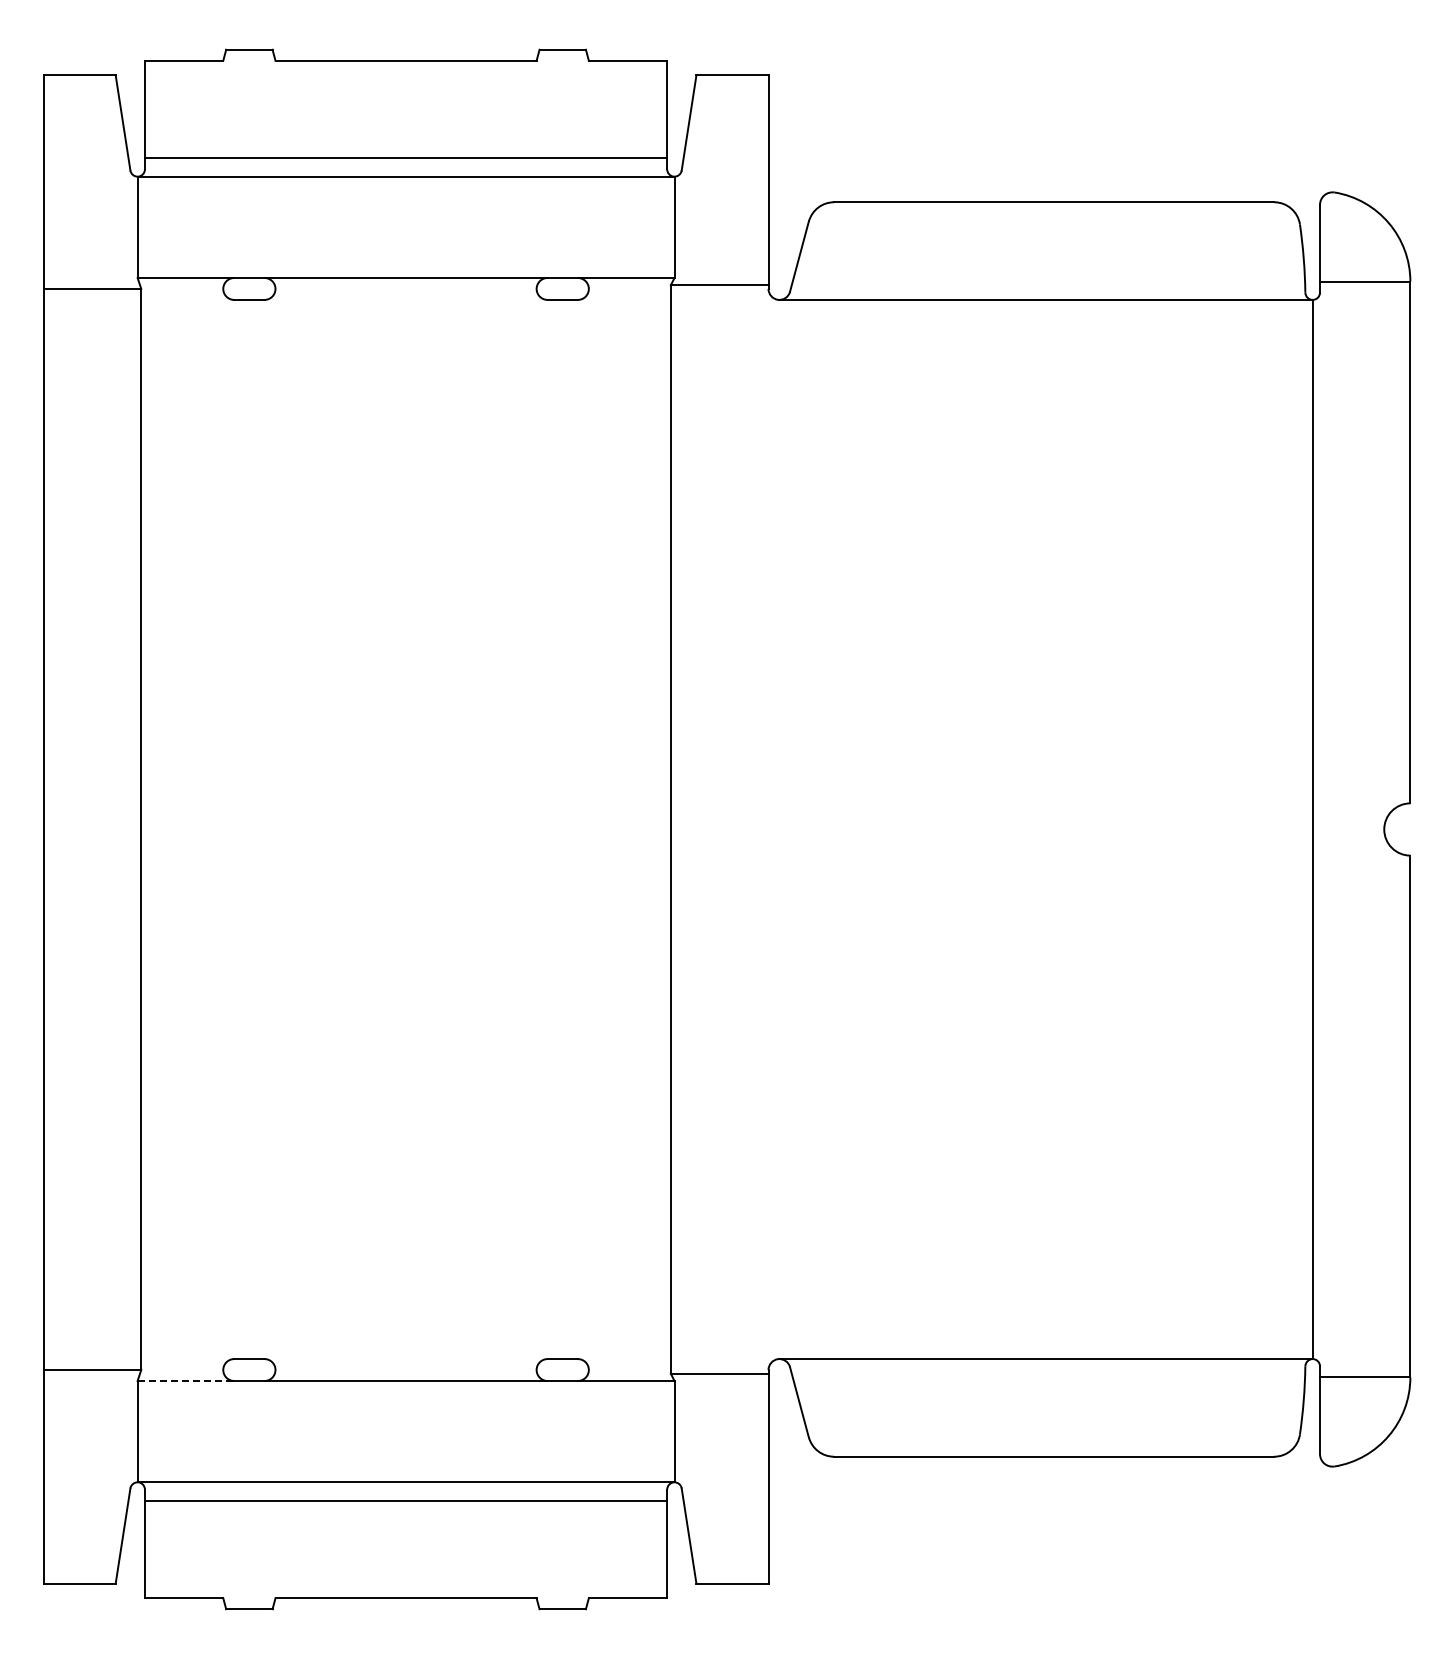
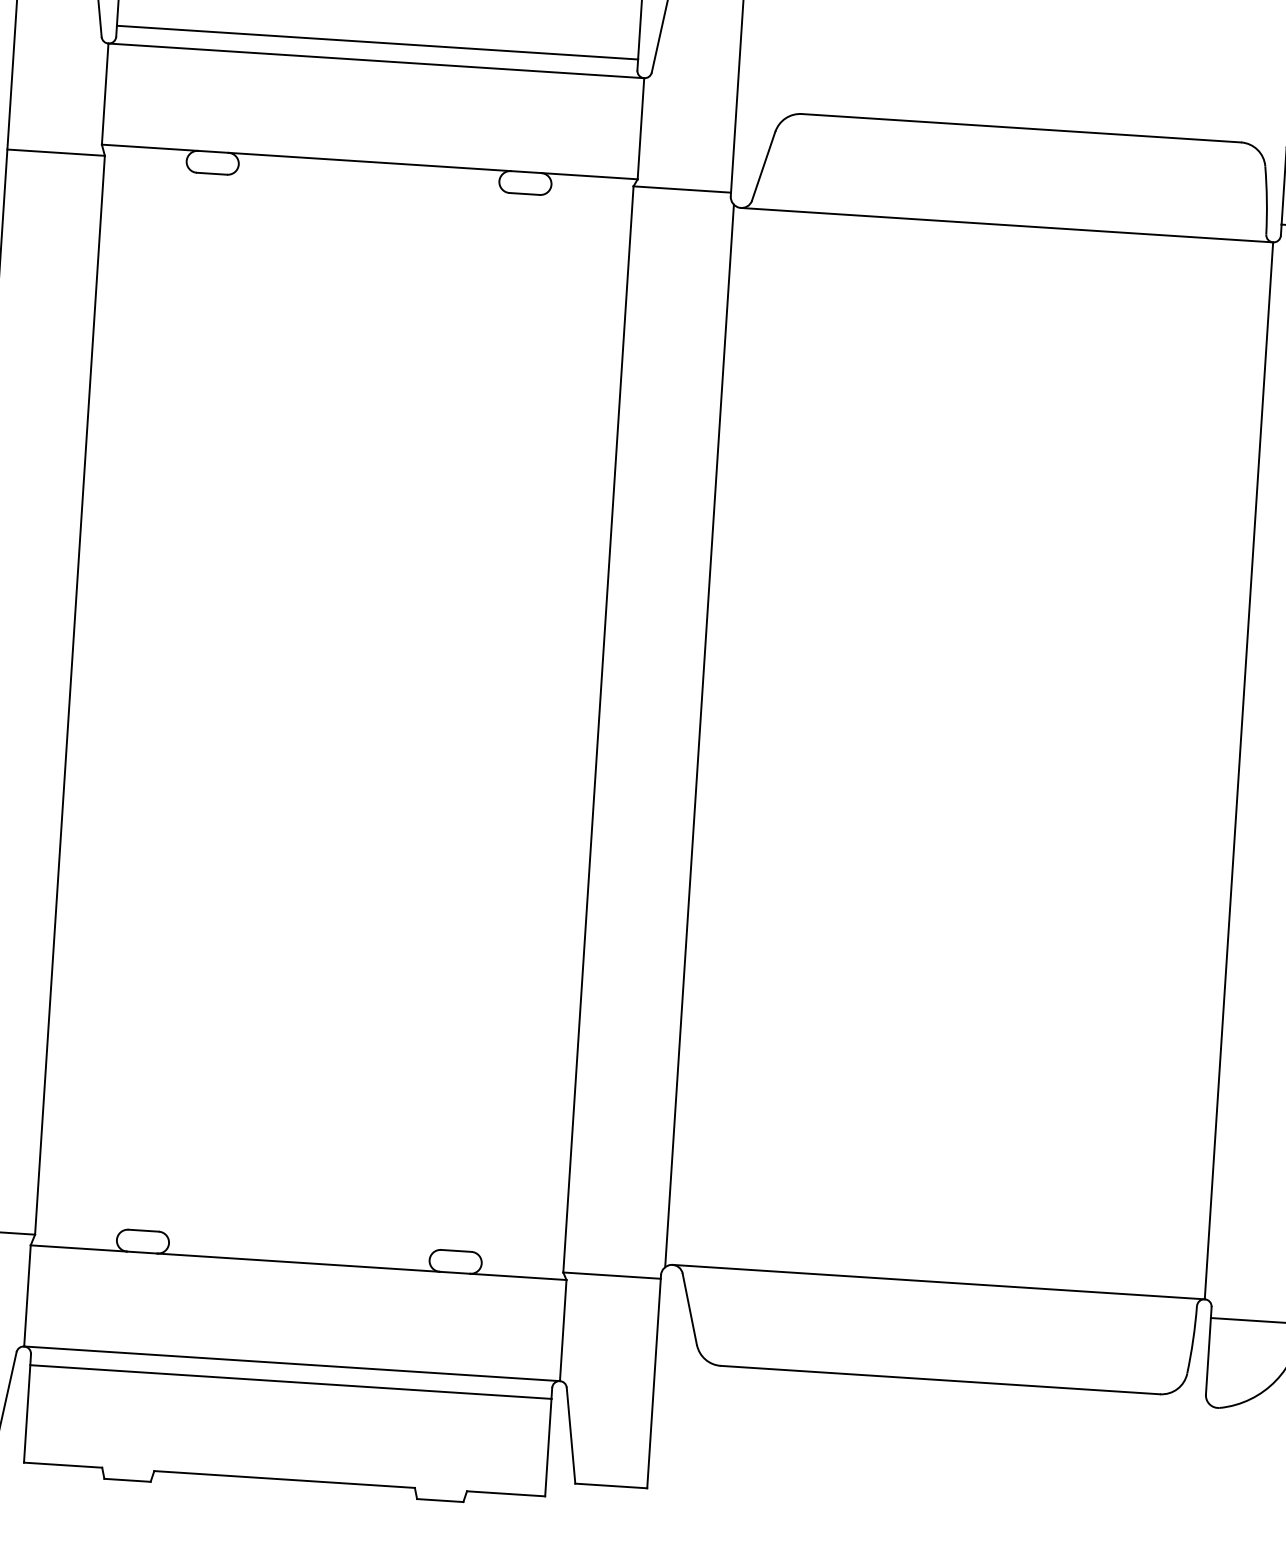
line: (772, 829) -> (699, 735), added
line: (186, 1381) -> (79, 1249), dashed -> solid

